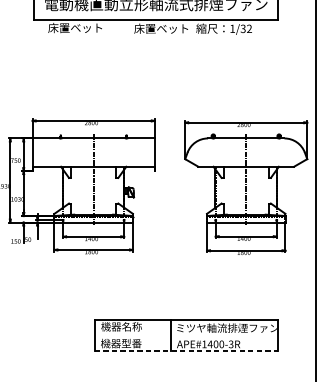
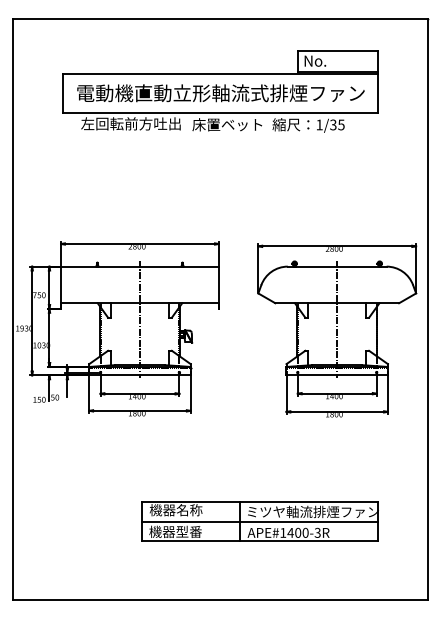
text: (86, 27) -> (130, 123), 床置ベット -> 左回転前方吐出
text: (249, 28) -> (341, 124), 1/32 -> 1/35
line: (186, 335) -> (259, 521), added
line: (186, 351) -> (260, 541), dashed -> solid

